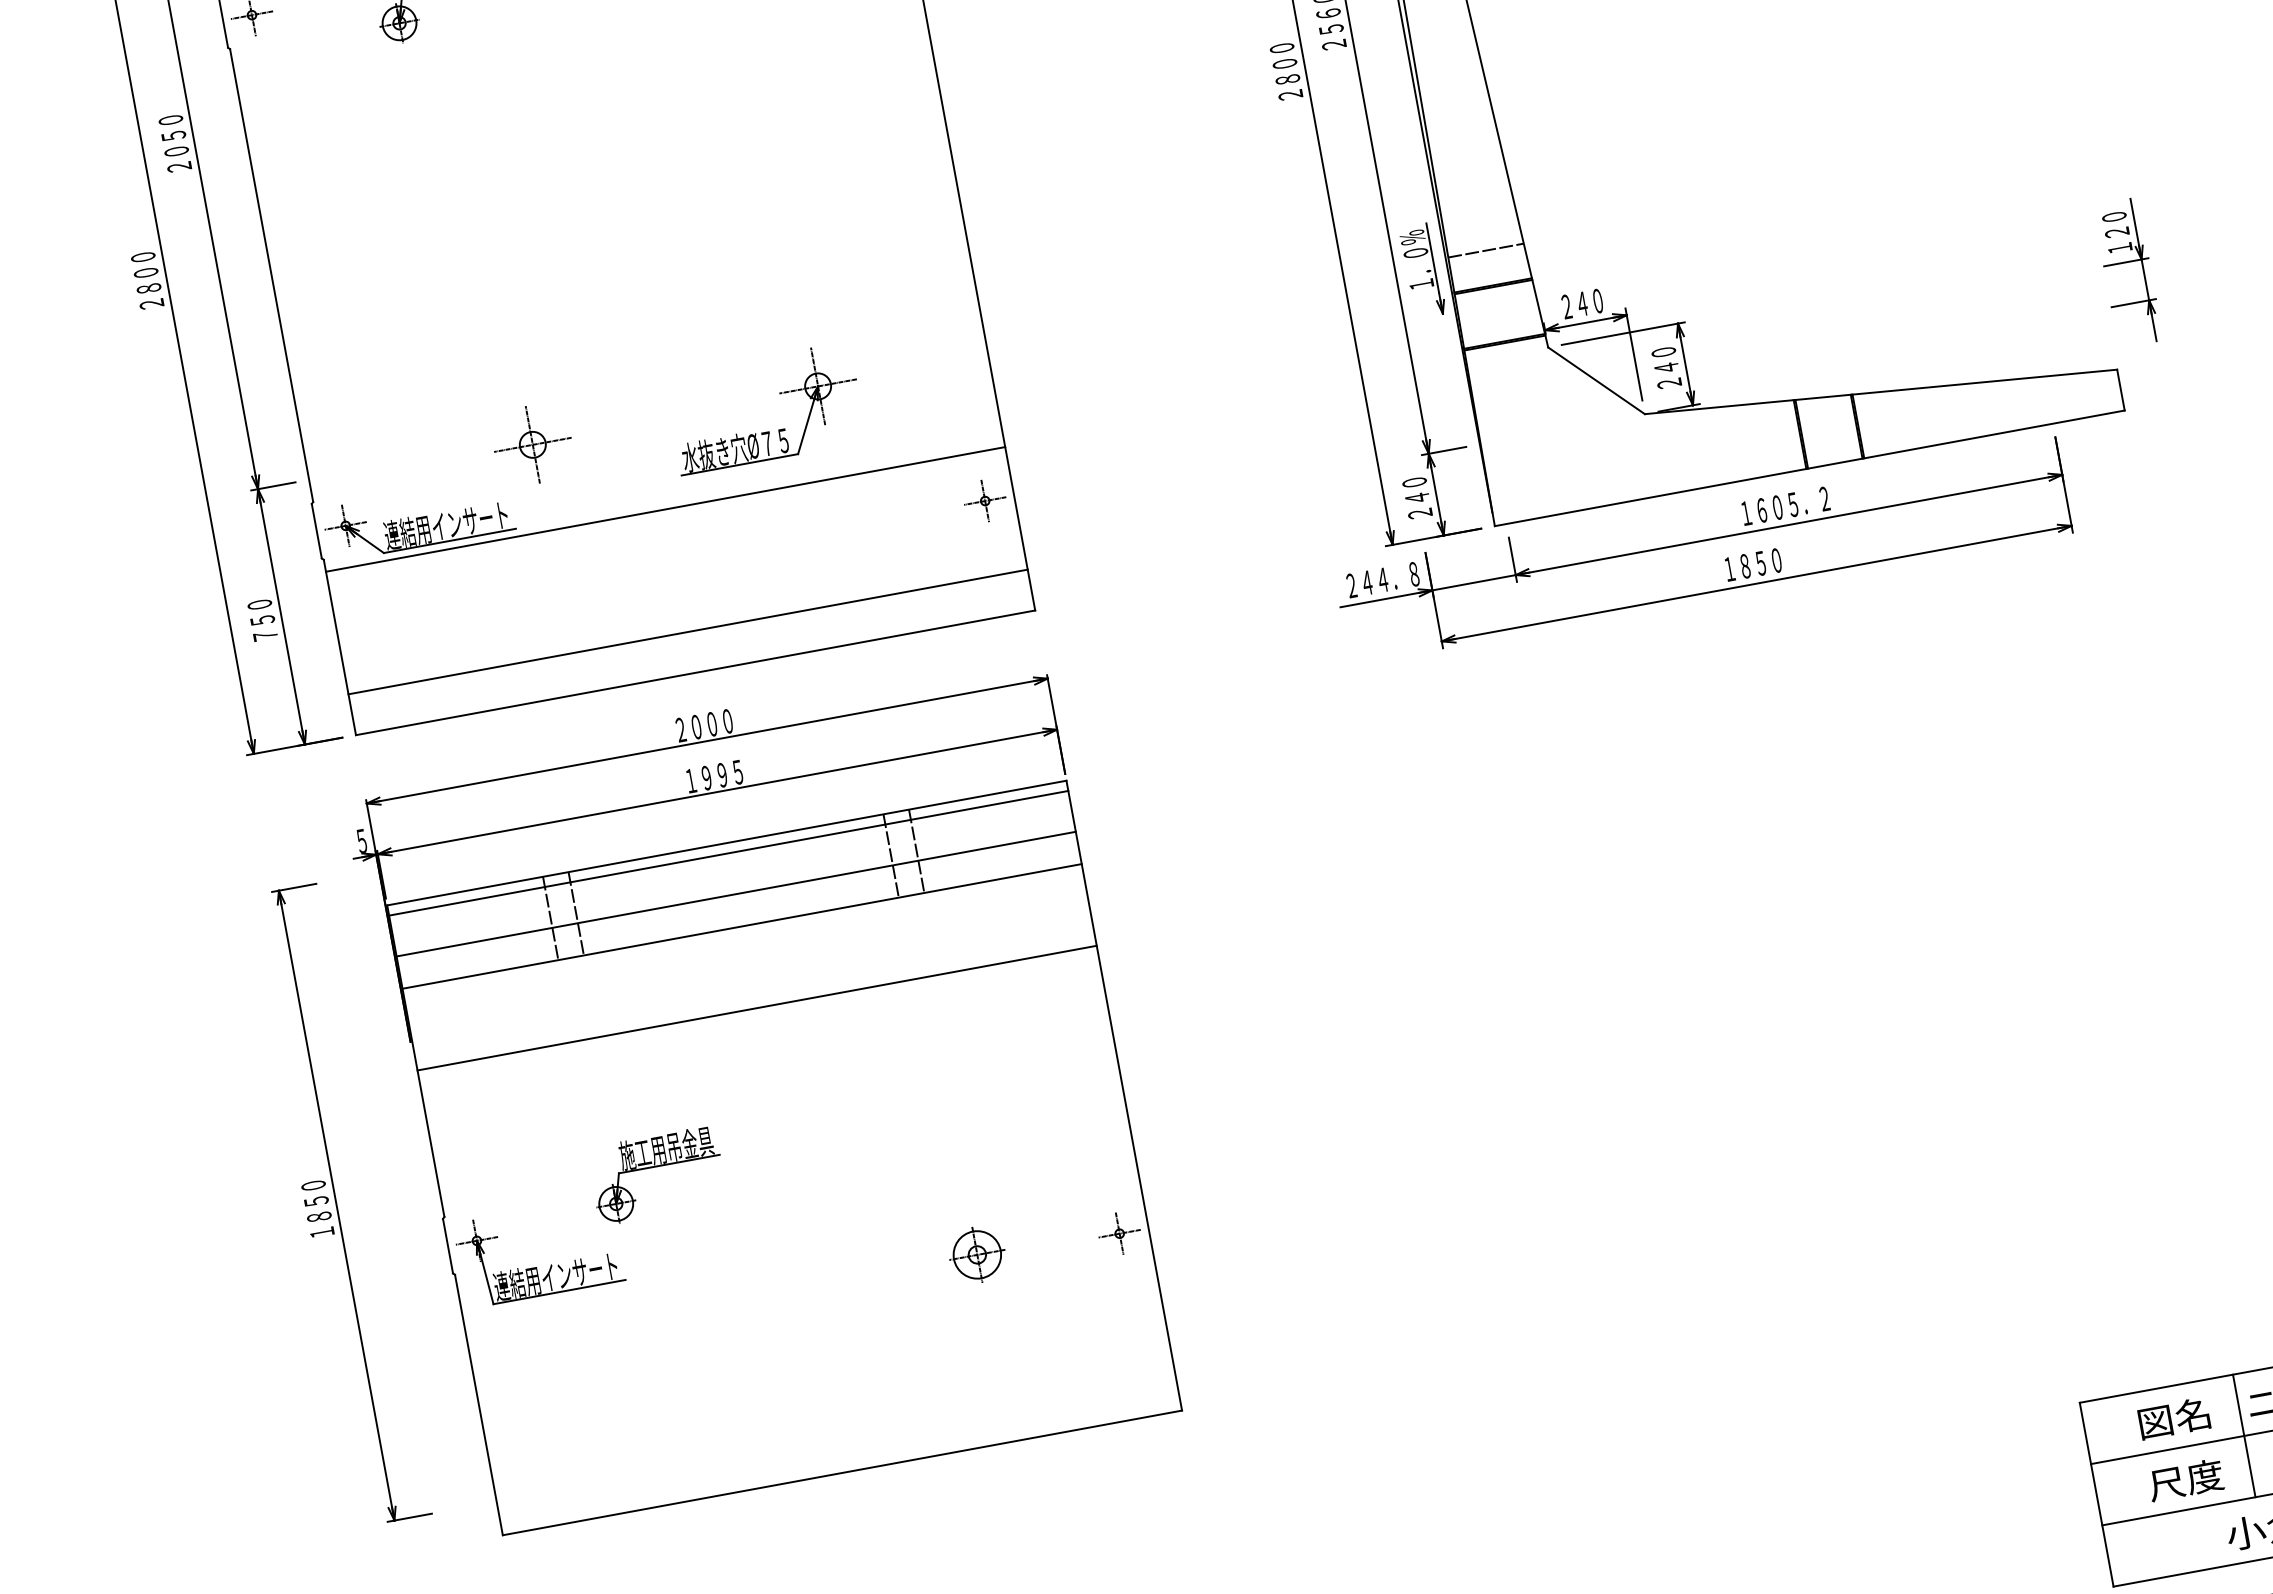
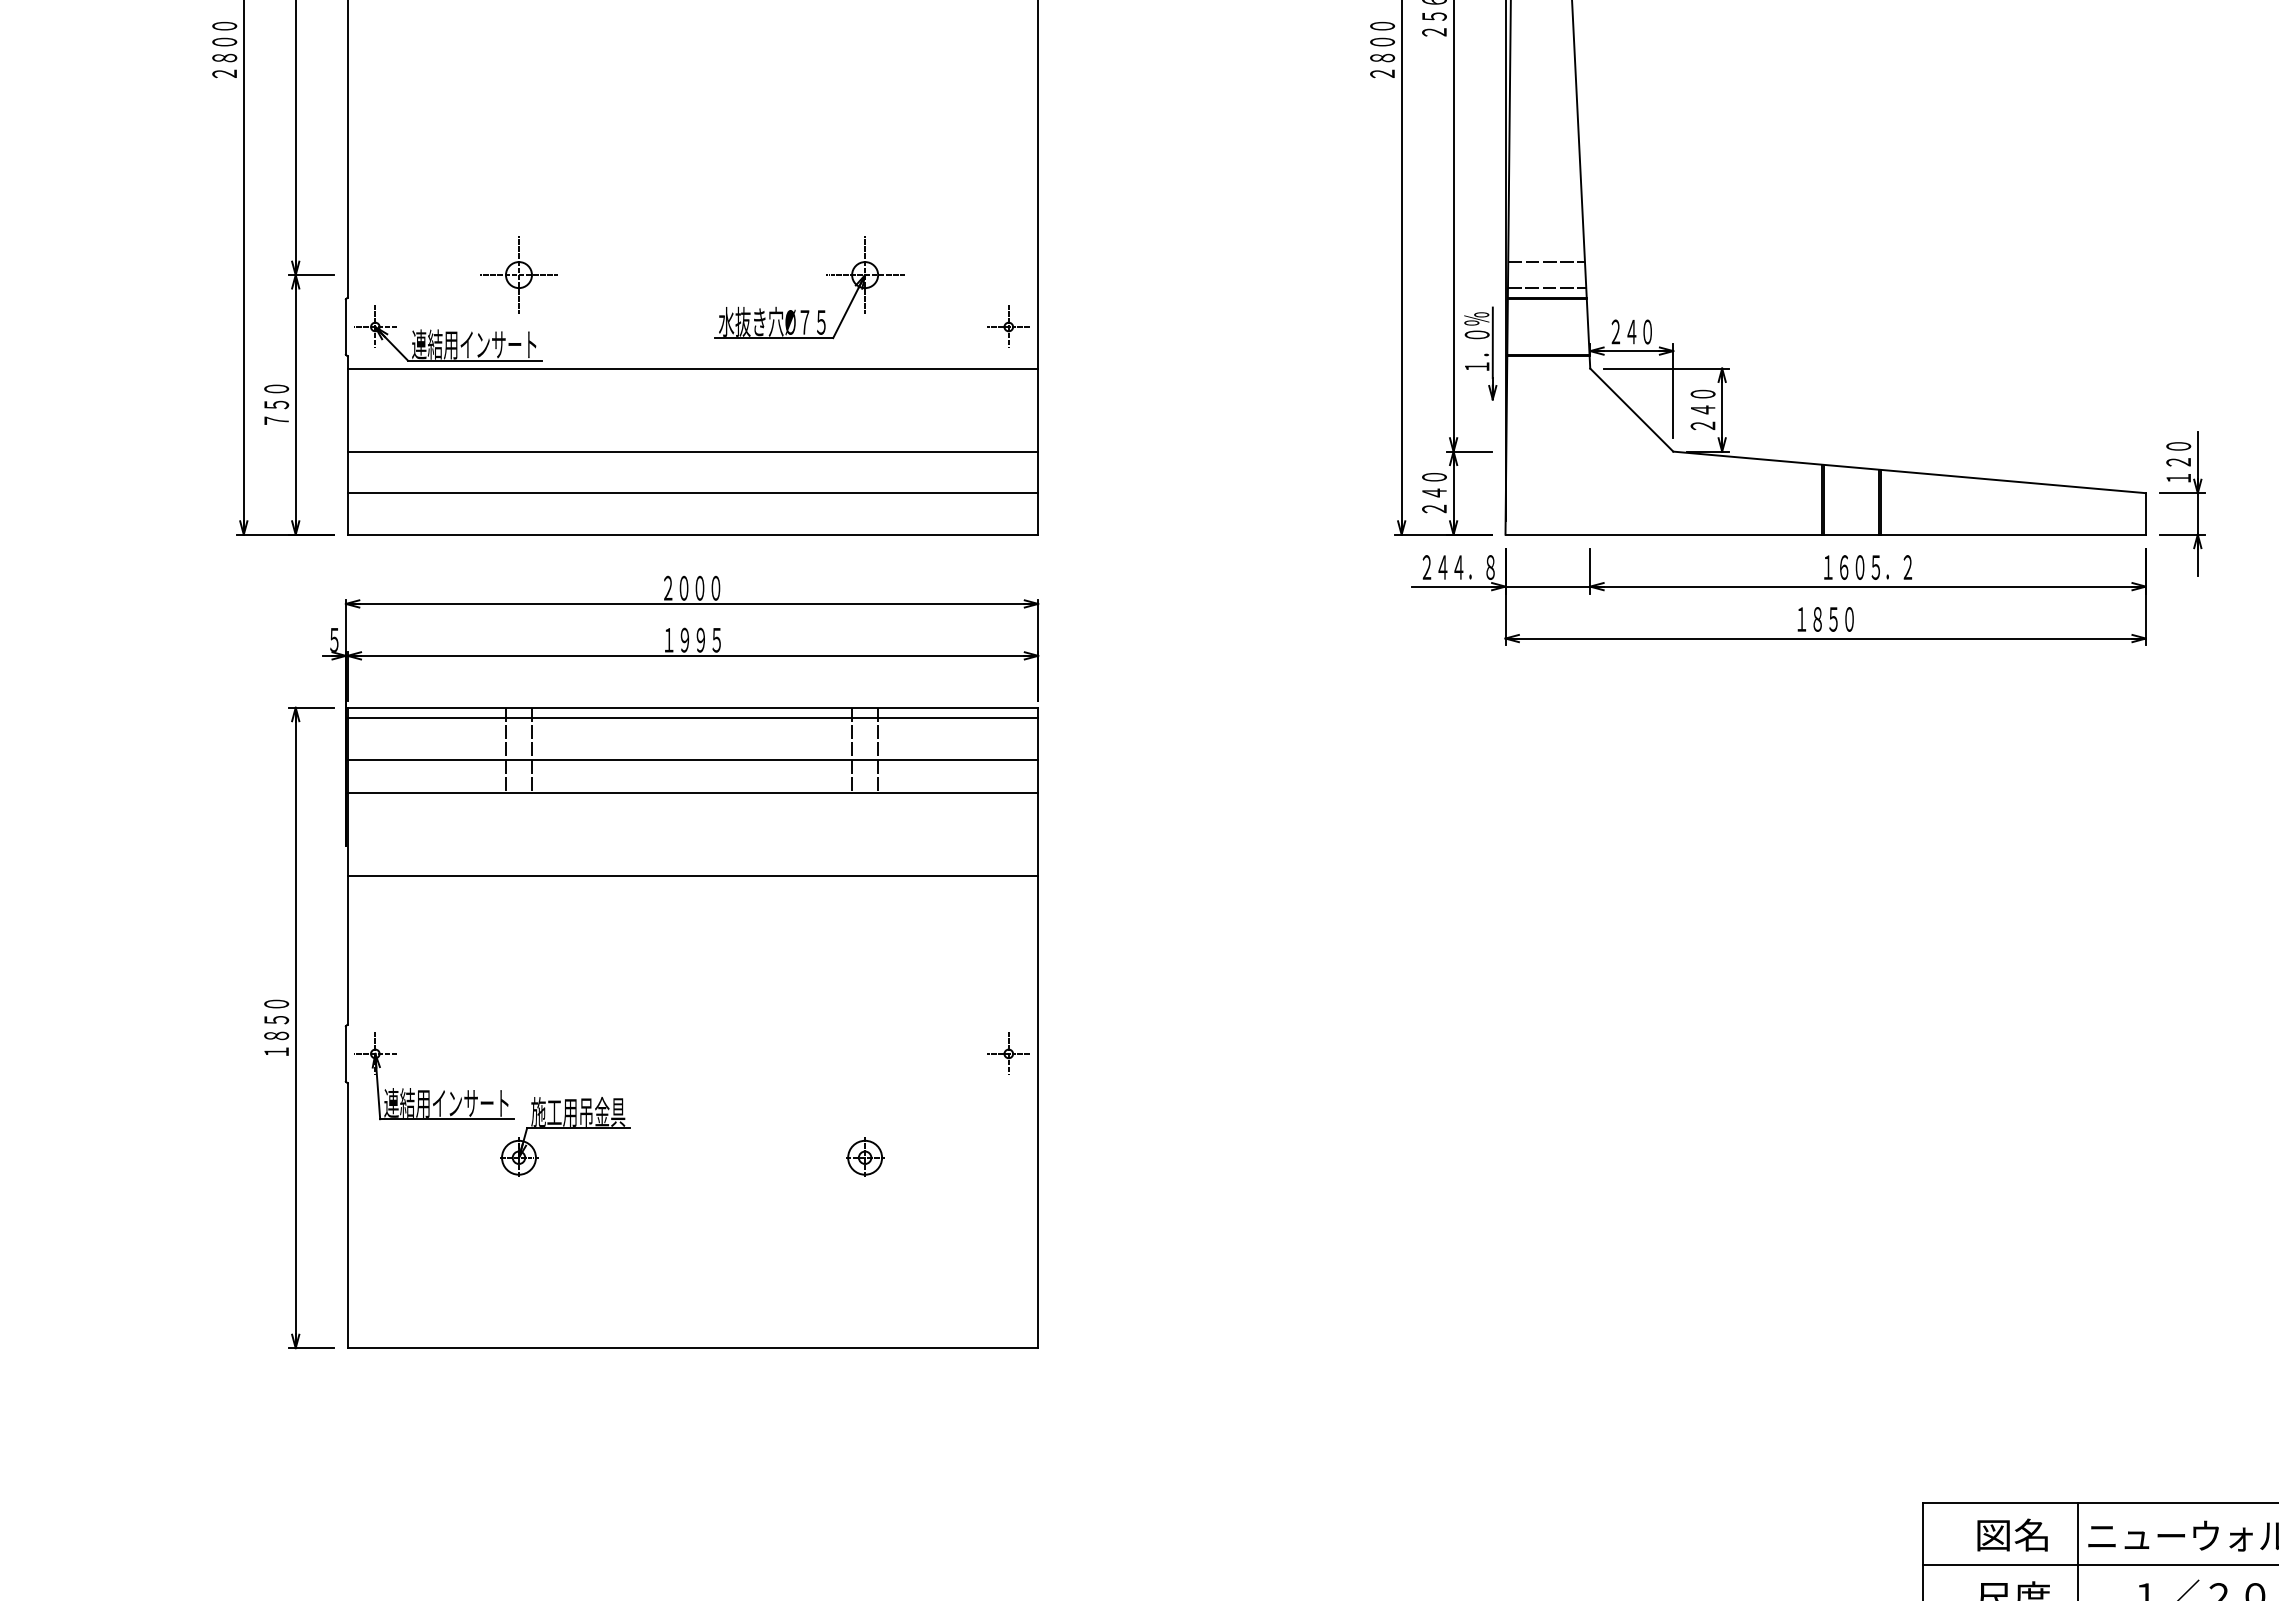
part: (2126, 262) -> (2182, 493), moved
part: (1422, 270) -> (1480, 353), moved
line: (1491, 276) -> (1547, 288), added
part: (532, 444) -> (518, 274), moved
part: (984, 500) -> (1008, 326), moved
part: (1702, 550) -> (1778, 596), moved
line: (680, 591) -> (692, 451), added
part: (656, 1166) -> (565, 1128), moved
part: (340, 1204) -> (299, 1027), moved
part: (1119, 1233) -> (1008, 1053), moved
part: (977, 1253) -> (865, 1156), size x0.71

